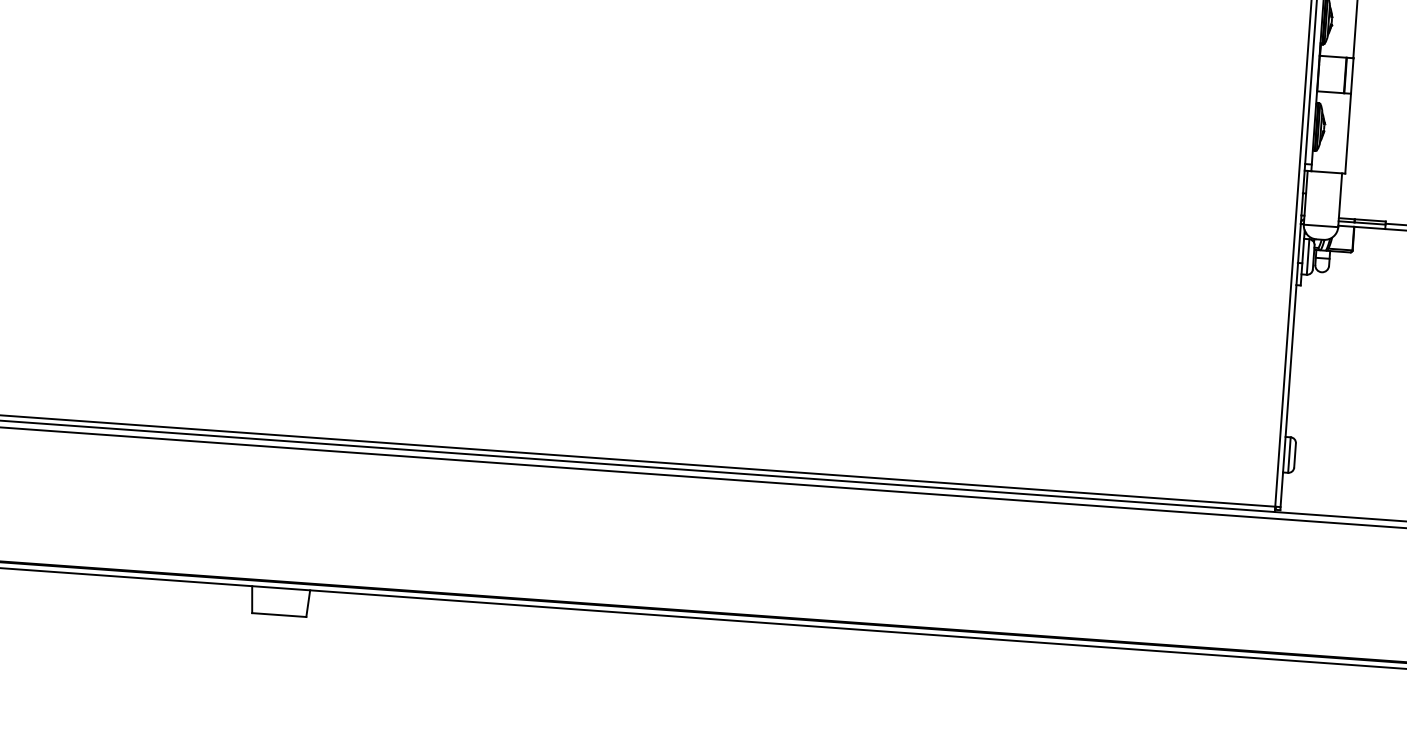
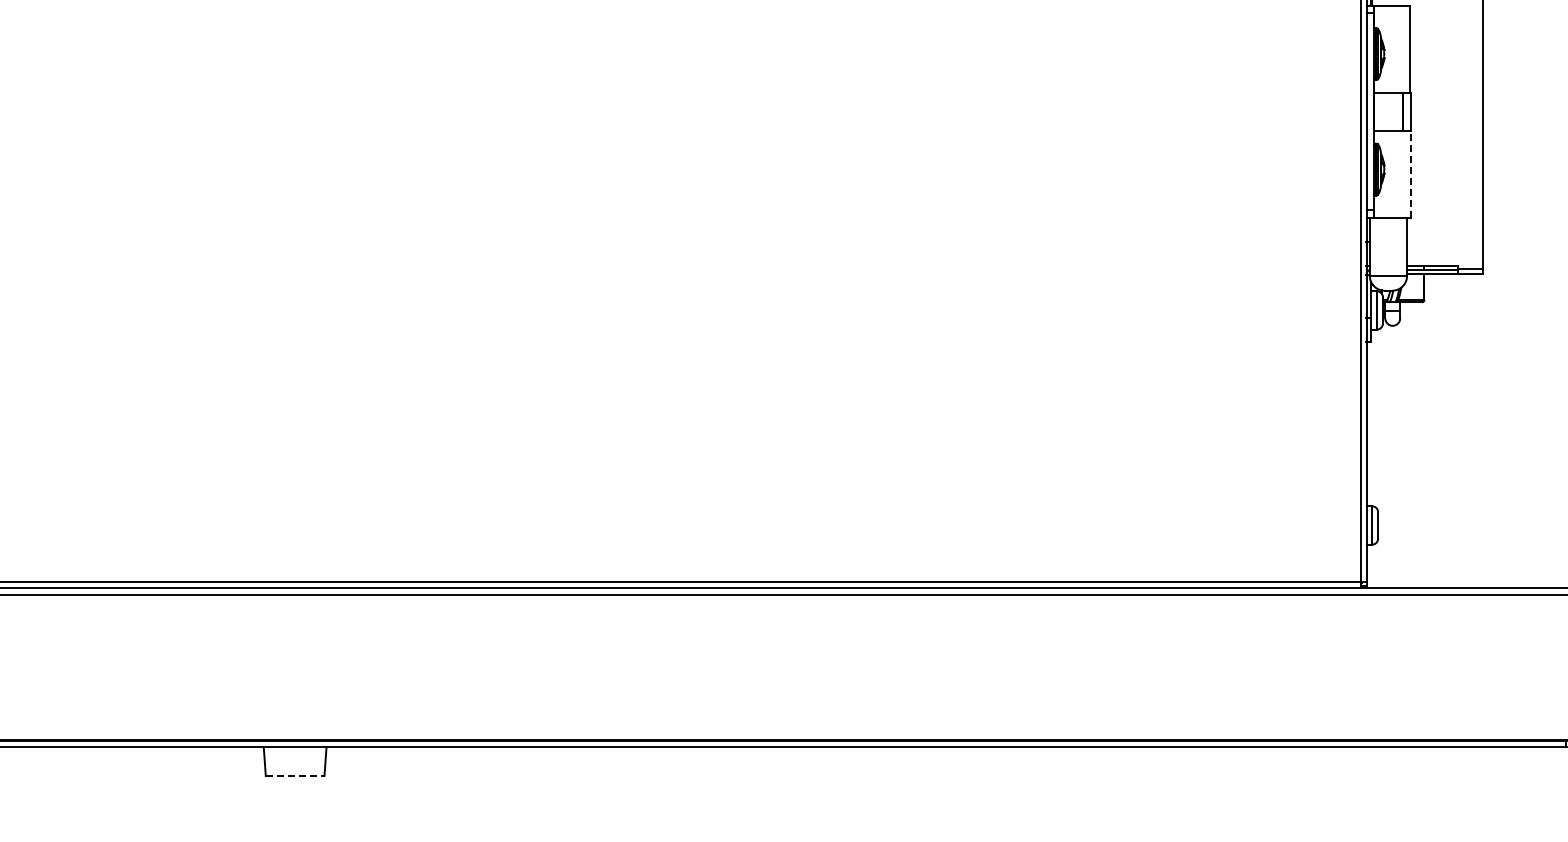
line: (1348, 132) -> (1410, 173), solid -> dashed
line: (279, 615) -> (295, 776), solid -> dashed

